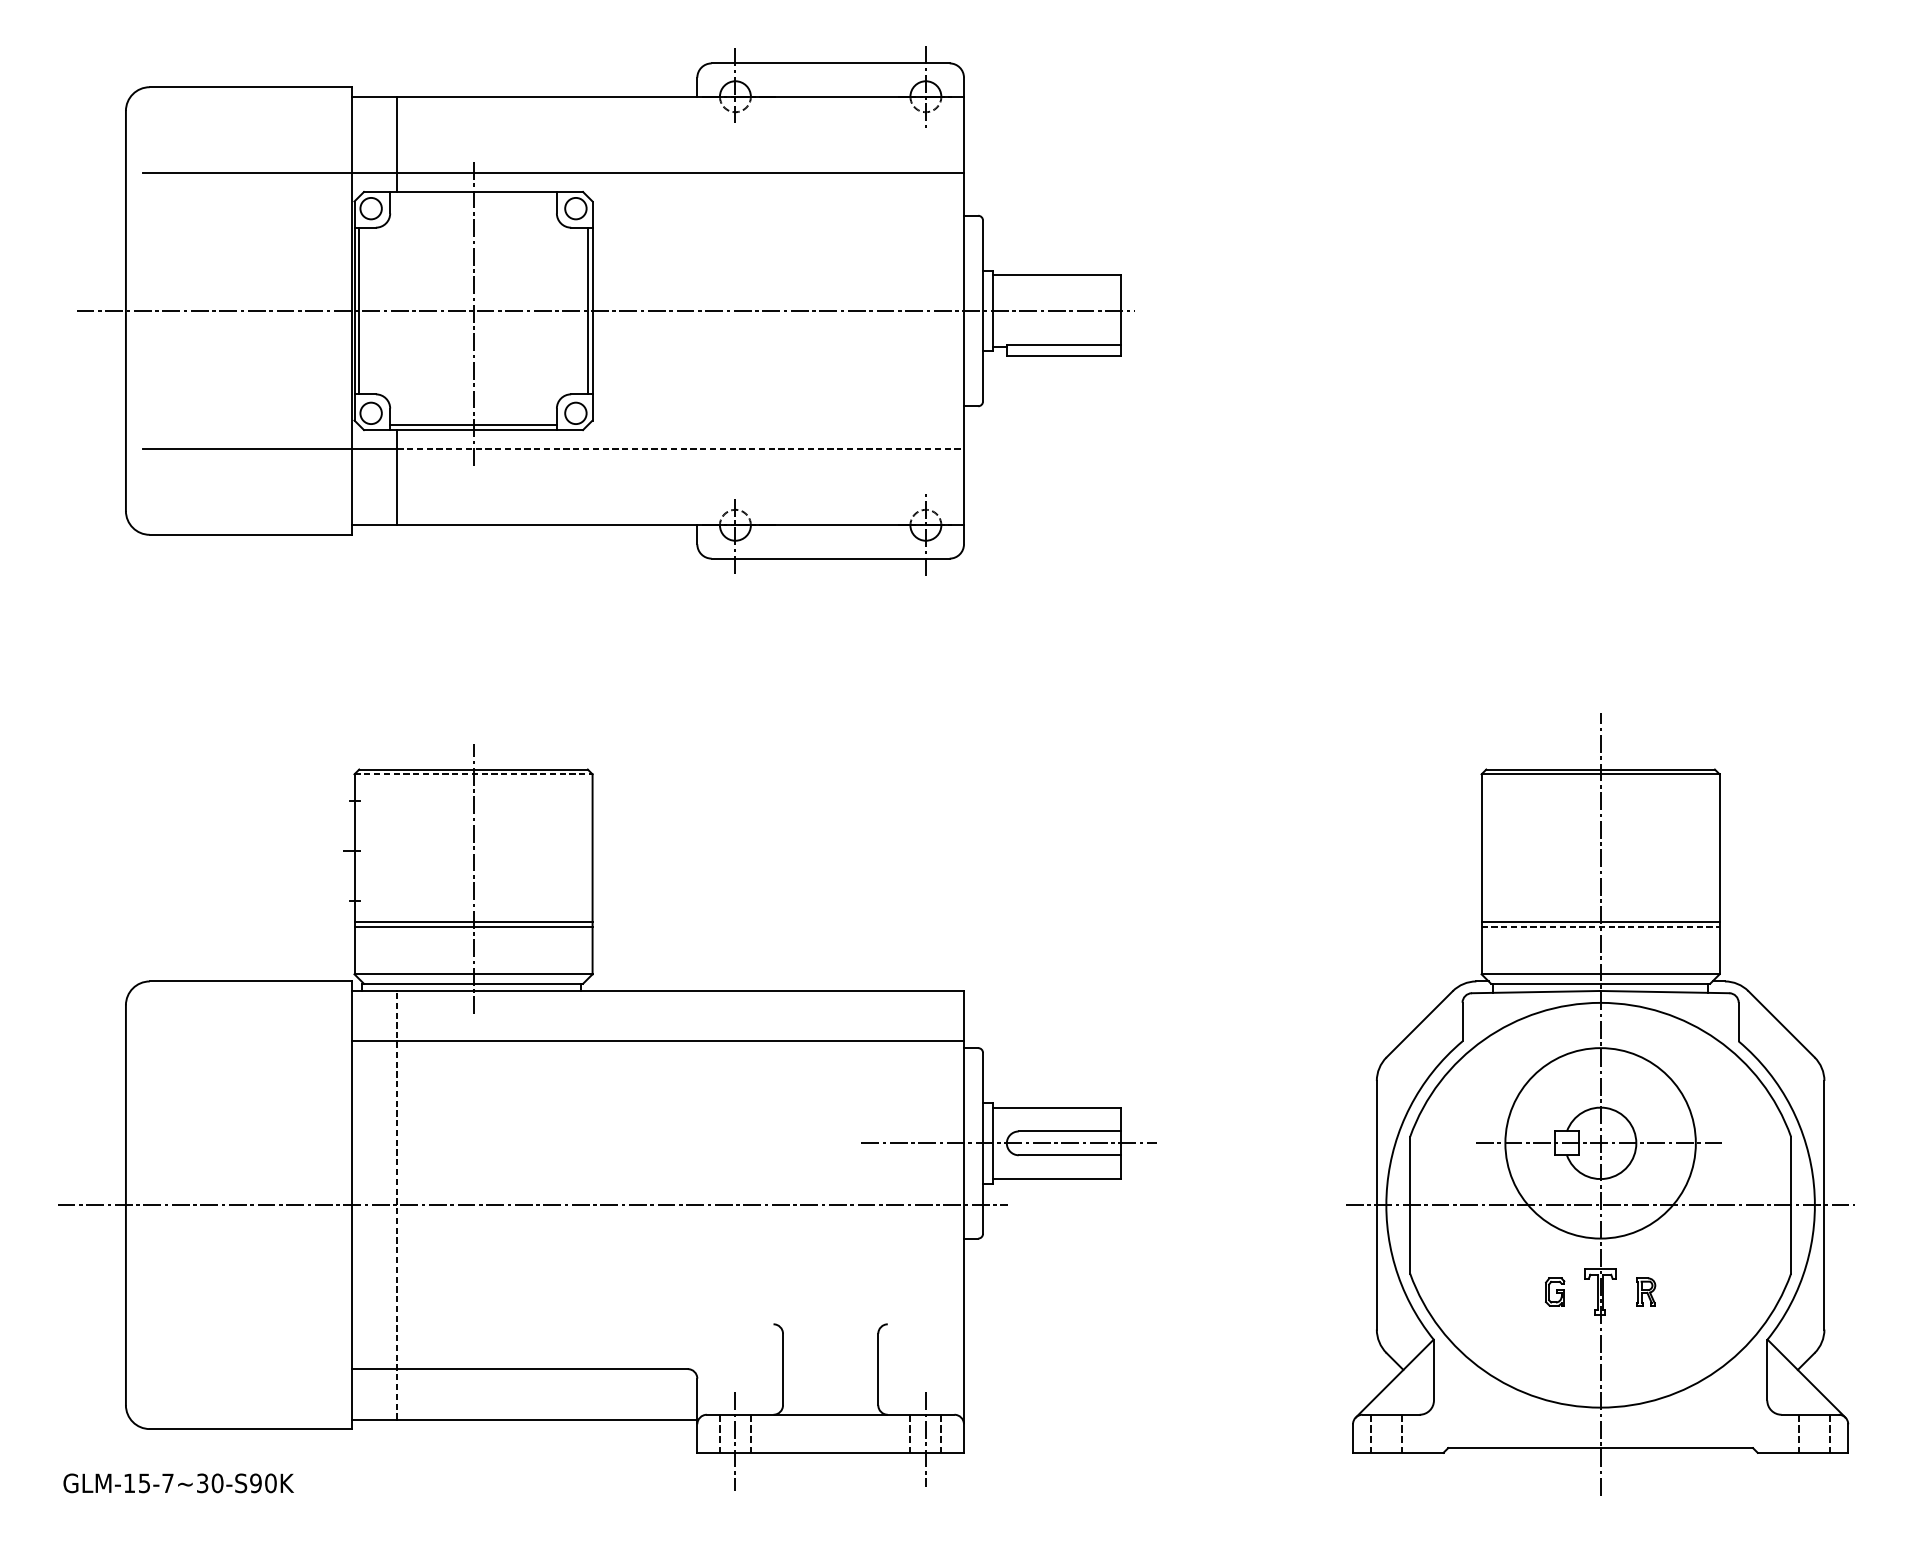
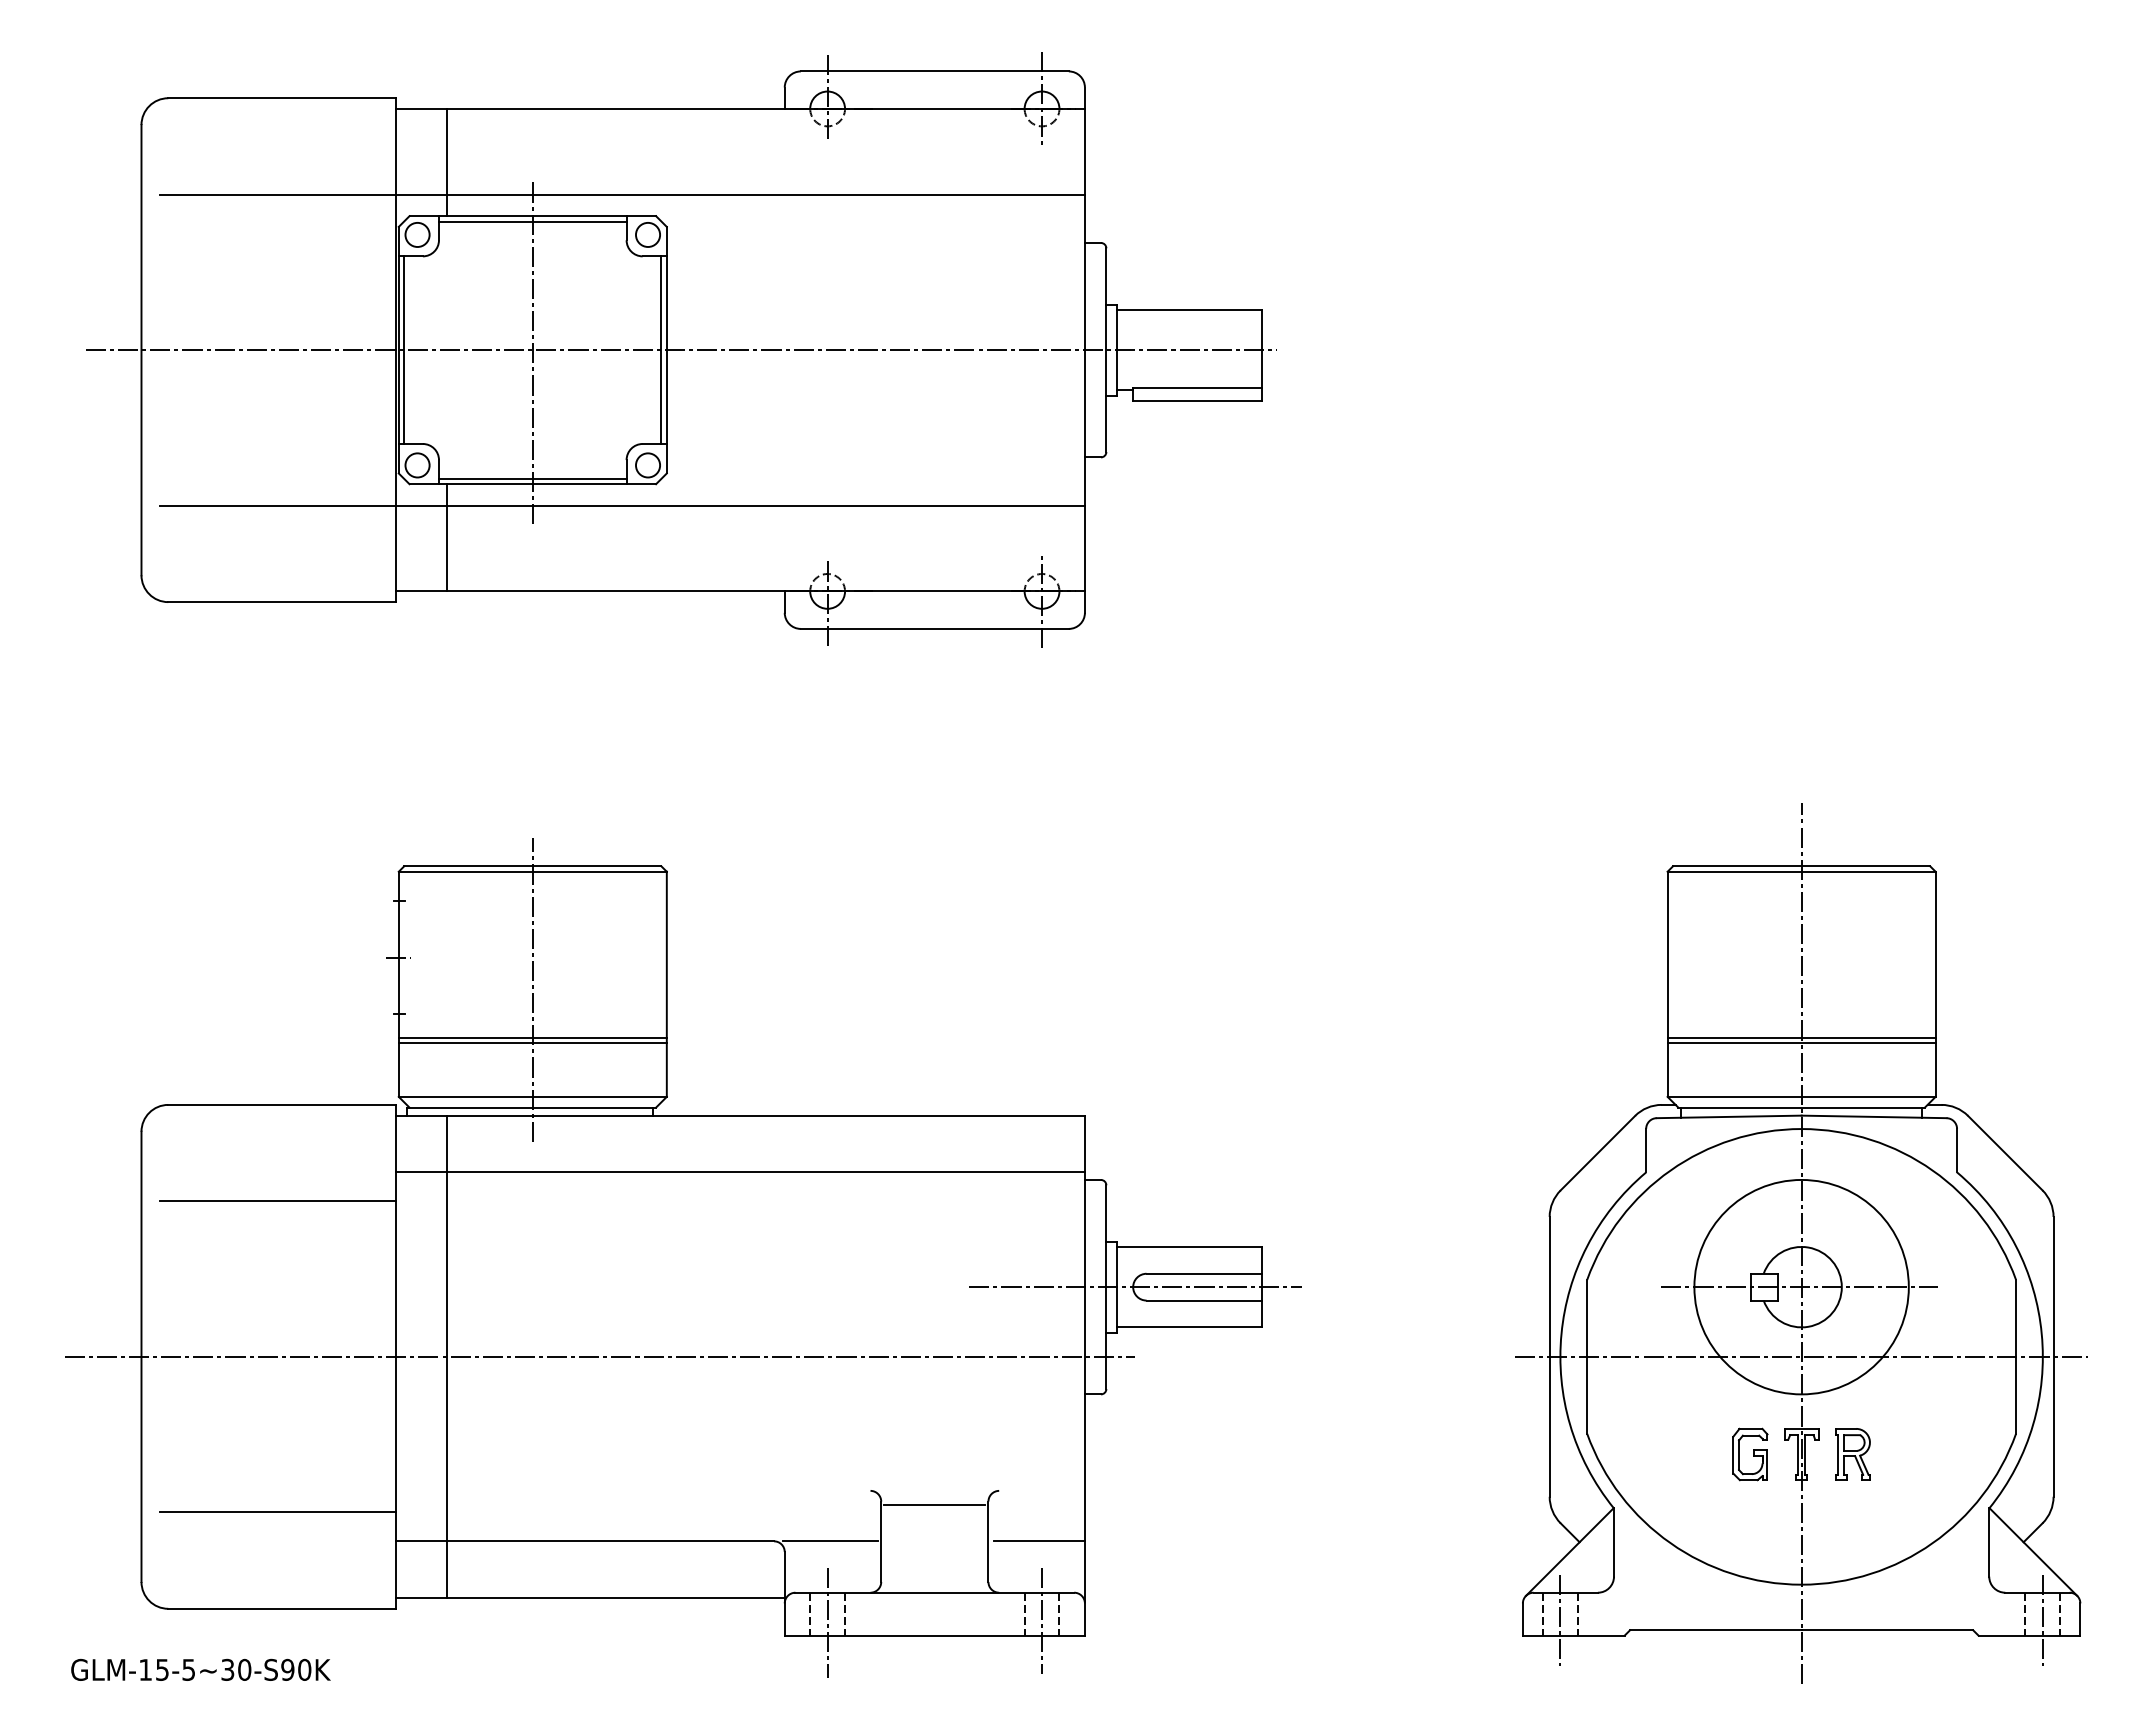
line: (473, 196) -> (532, 221), added
line: (680, 448) -> (765, 505), dashed -> solid
line: (474, 774) -> (533, 871), dashed -> solid
line: (1601, 926) -> (1802, 1043), dashed -> solid
line: (247, 1067) -> (278, 1201), added
line: (397, 1204) -> (447, 1356), dashed -> solid
part: (1555, 1291) -> (1750, 1454), size x1.67
part: (1645, 1291) -> (1852, 1454), size x1.67
line: (830, 1336) -> (934, 1504), added
line: (247, 1343) -> (278, 1512), added
line: (737, 1369) -> (830, 1541), added
line: (922, 1369) -> (1038, 1541), added
line: (1386, 1439) -> (1560, 1620), added
line: (1814, 1439) -> (2042, 1620), added
text: (167, 1482) -> (188, 1669), GLM-15-7~30-S90K -> GLM-15-5~30-S90K

